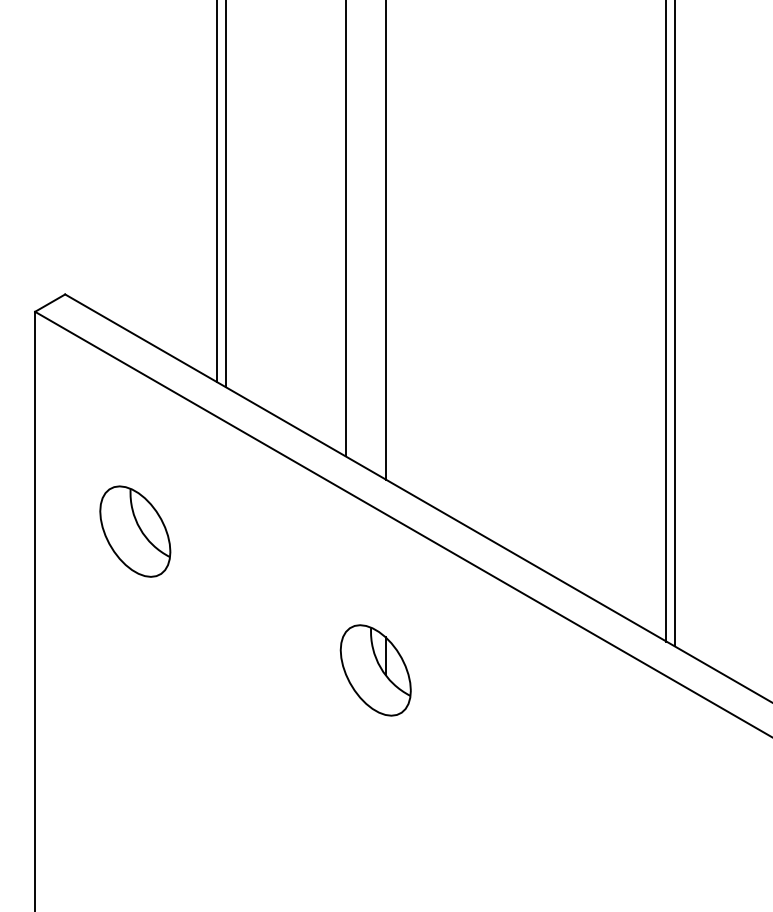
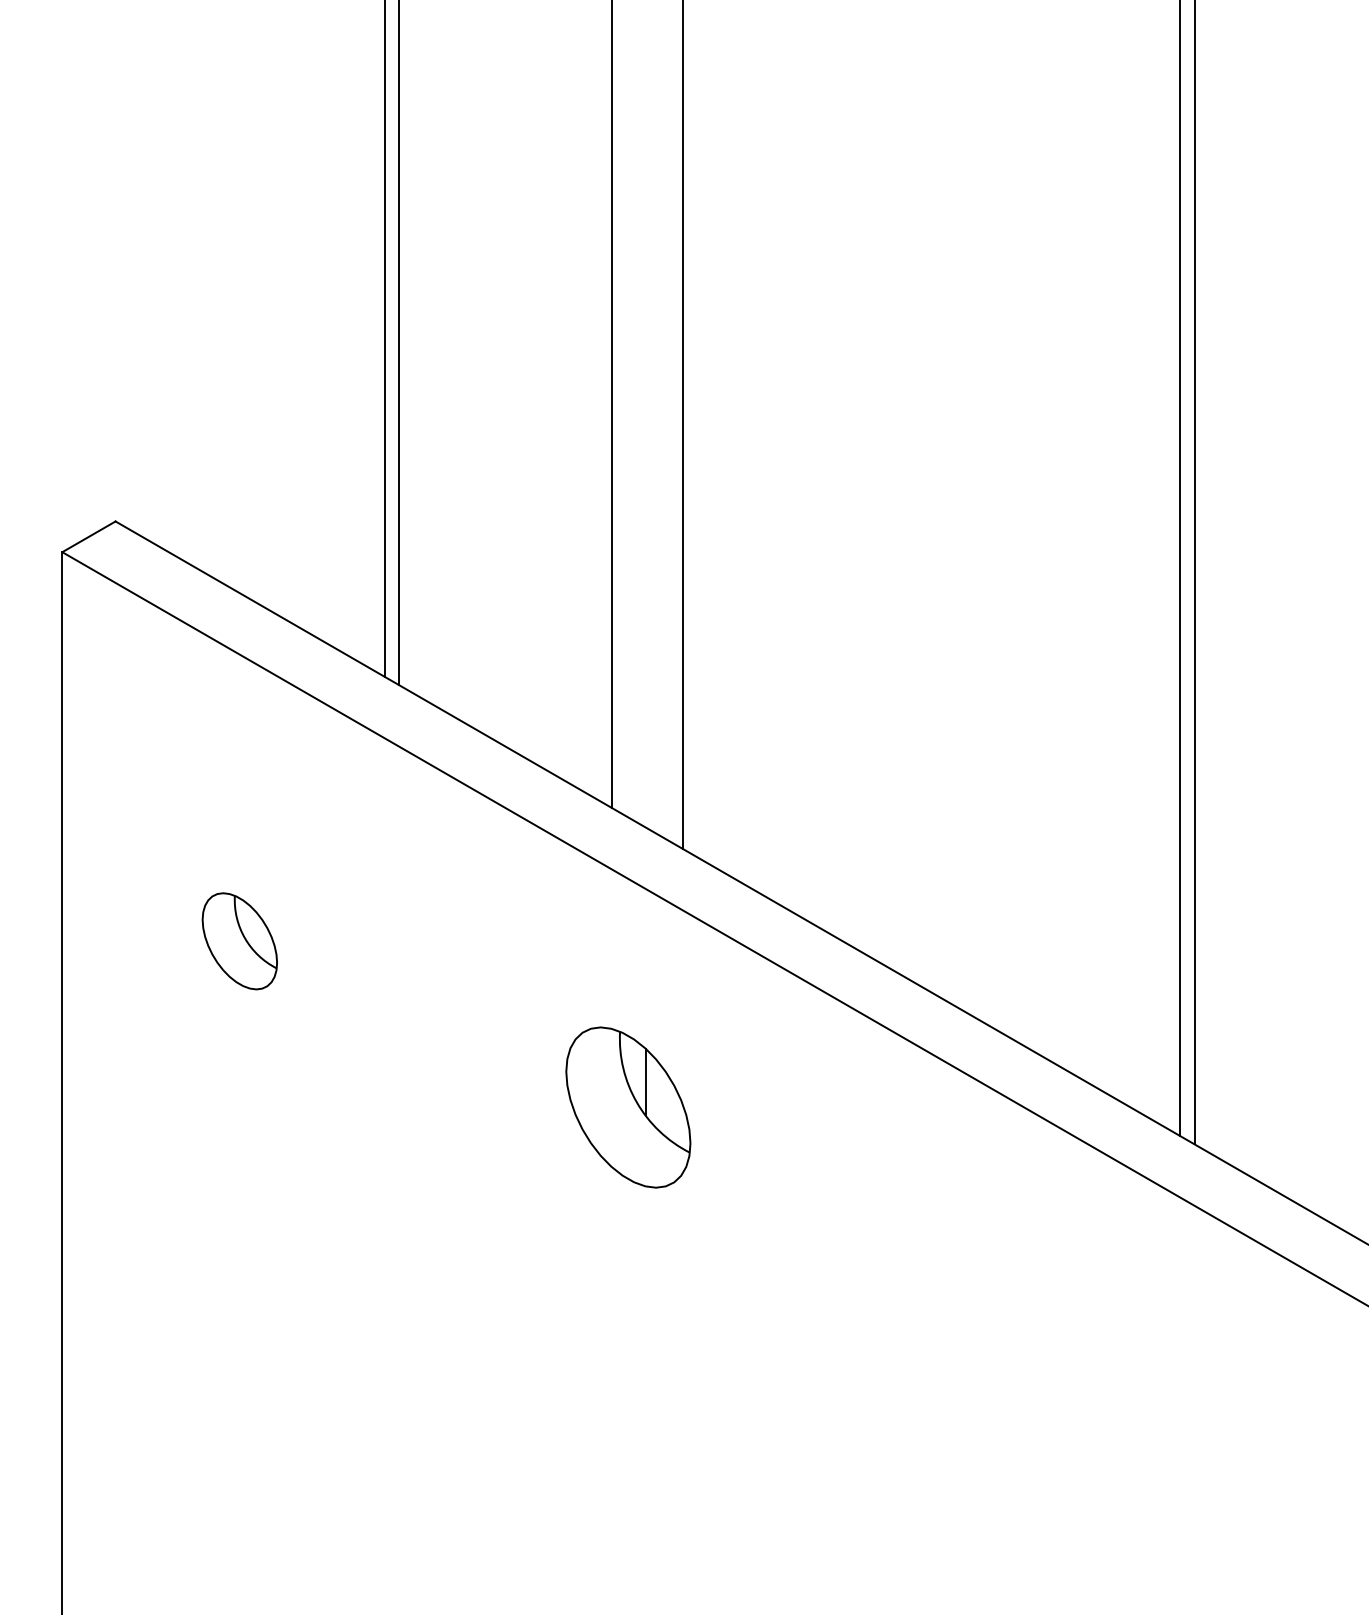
part: (135, 531) -> (240, 941), size x0.6
part: (375, 670) -> (627, 1107), moved

